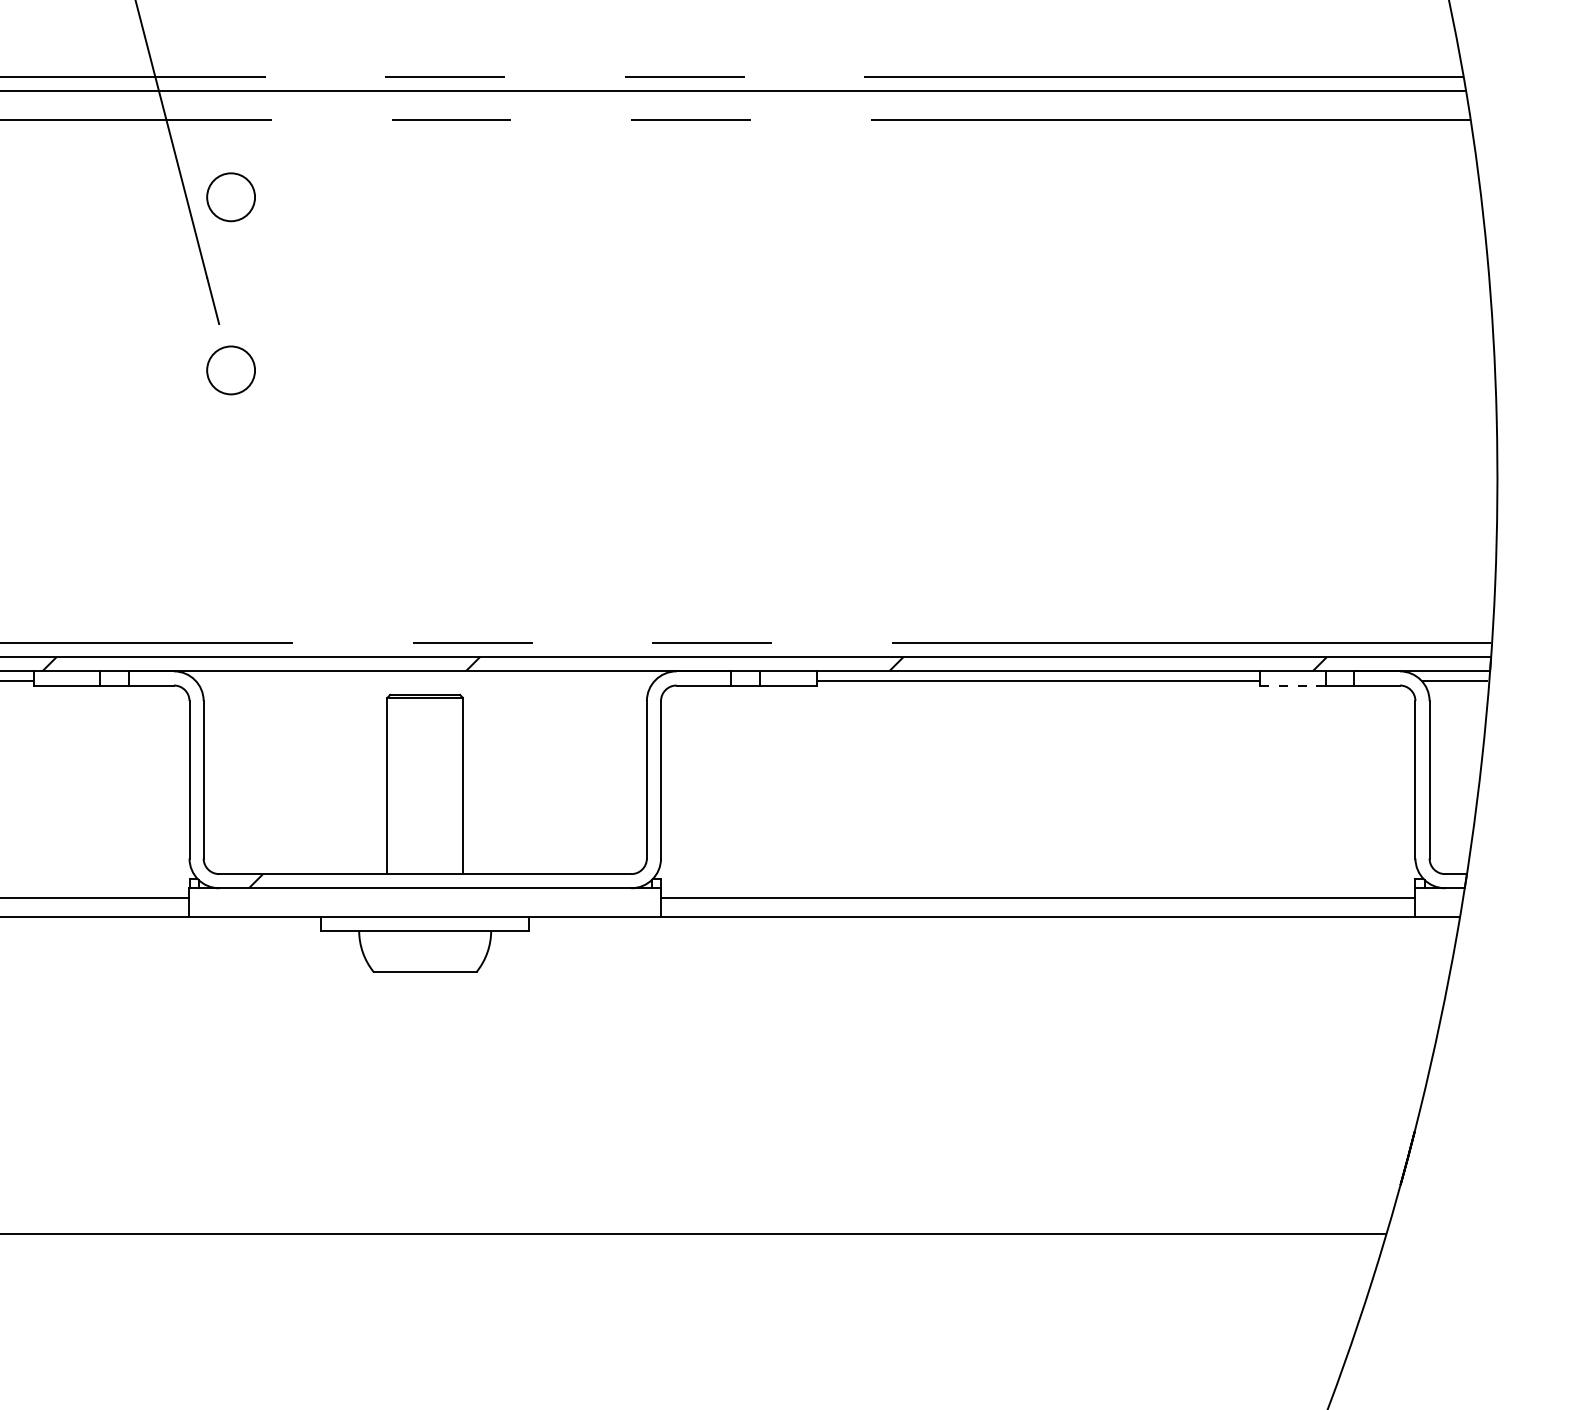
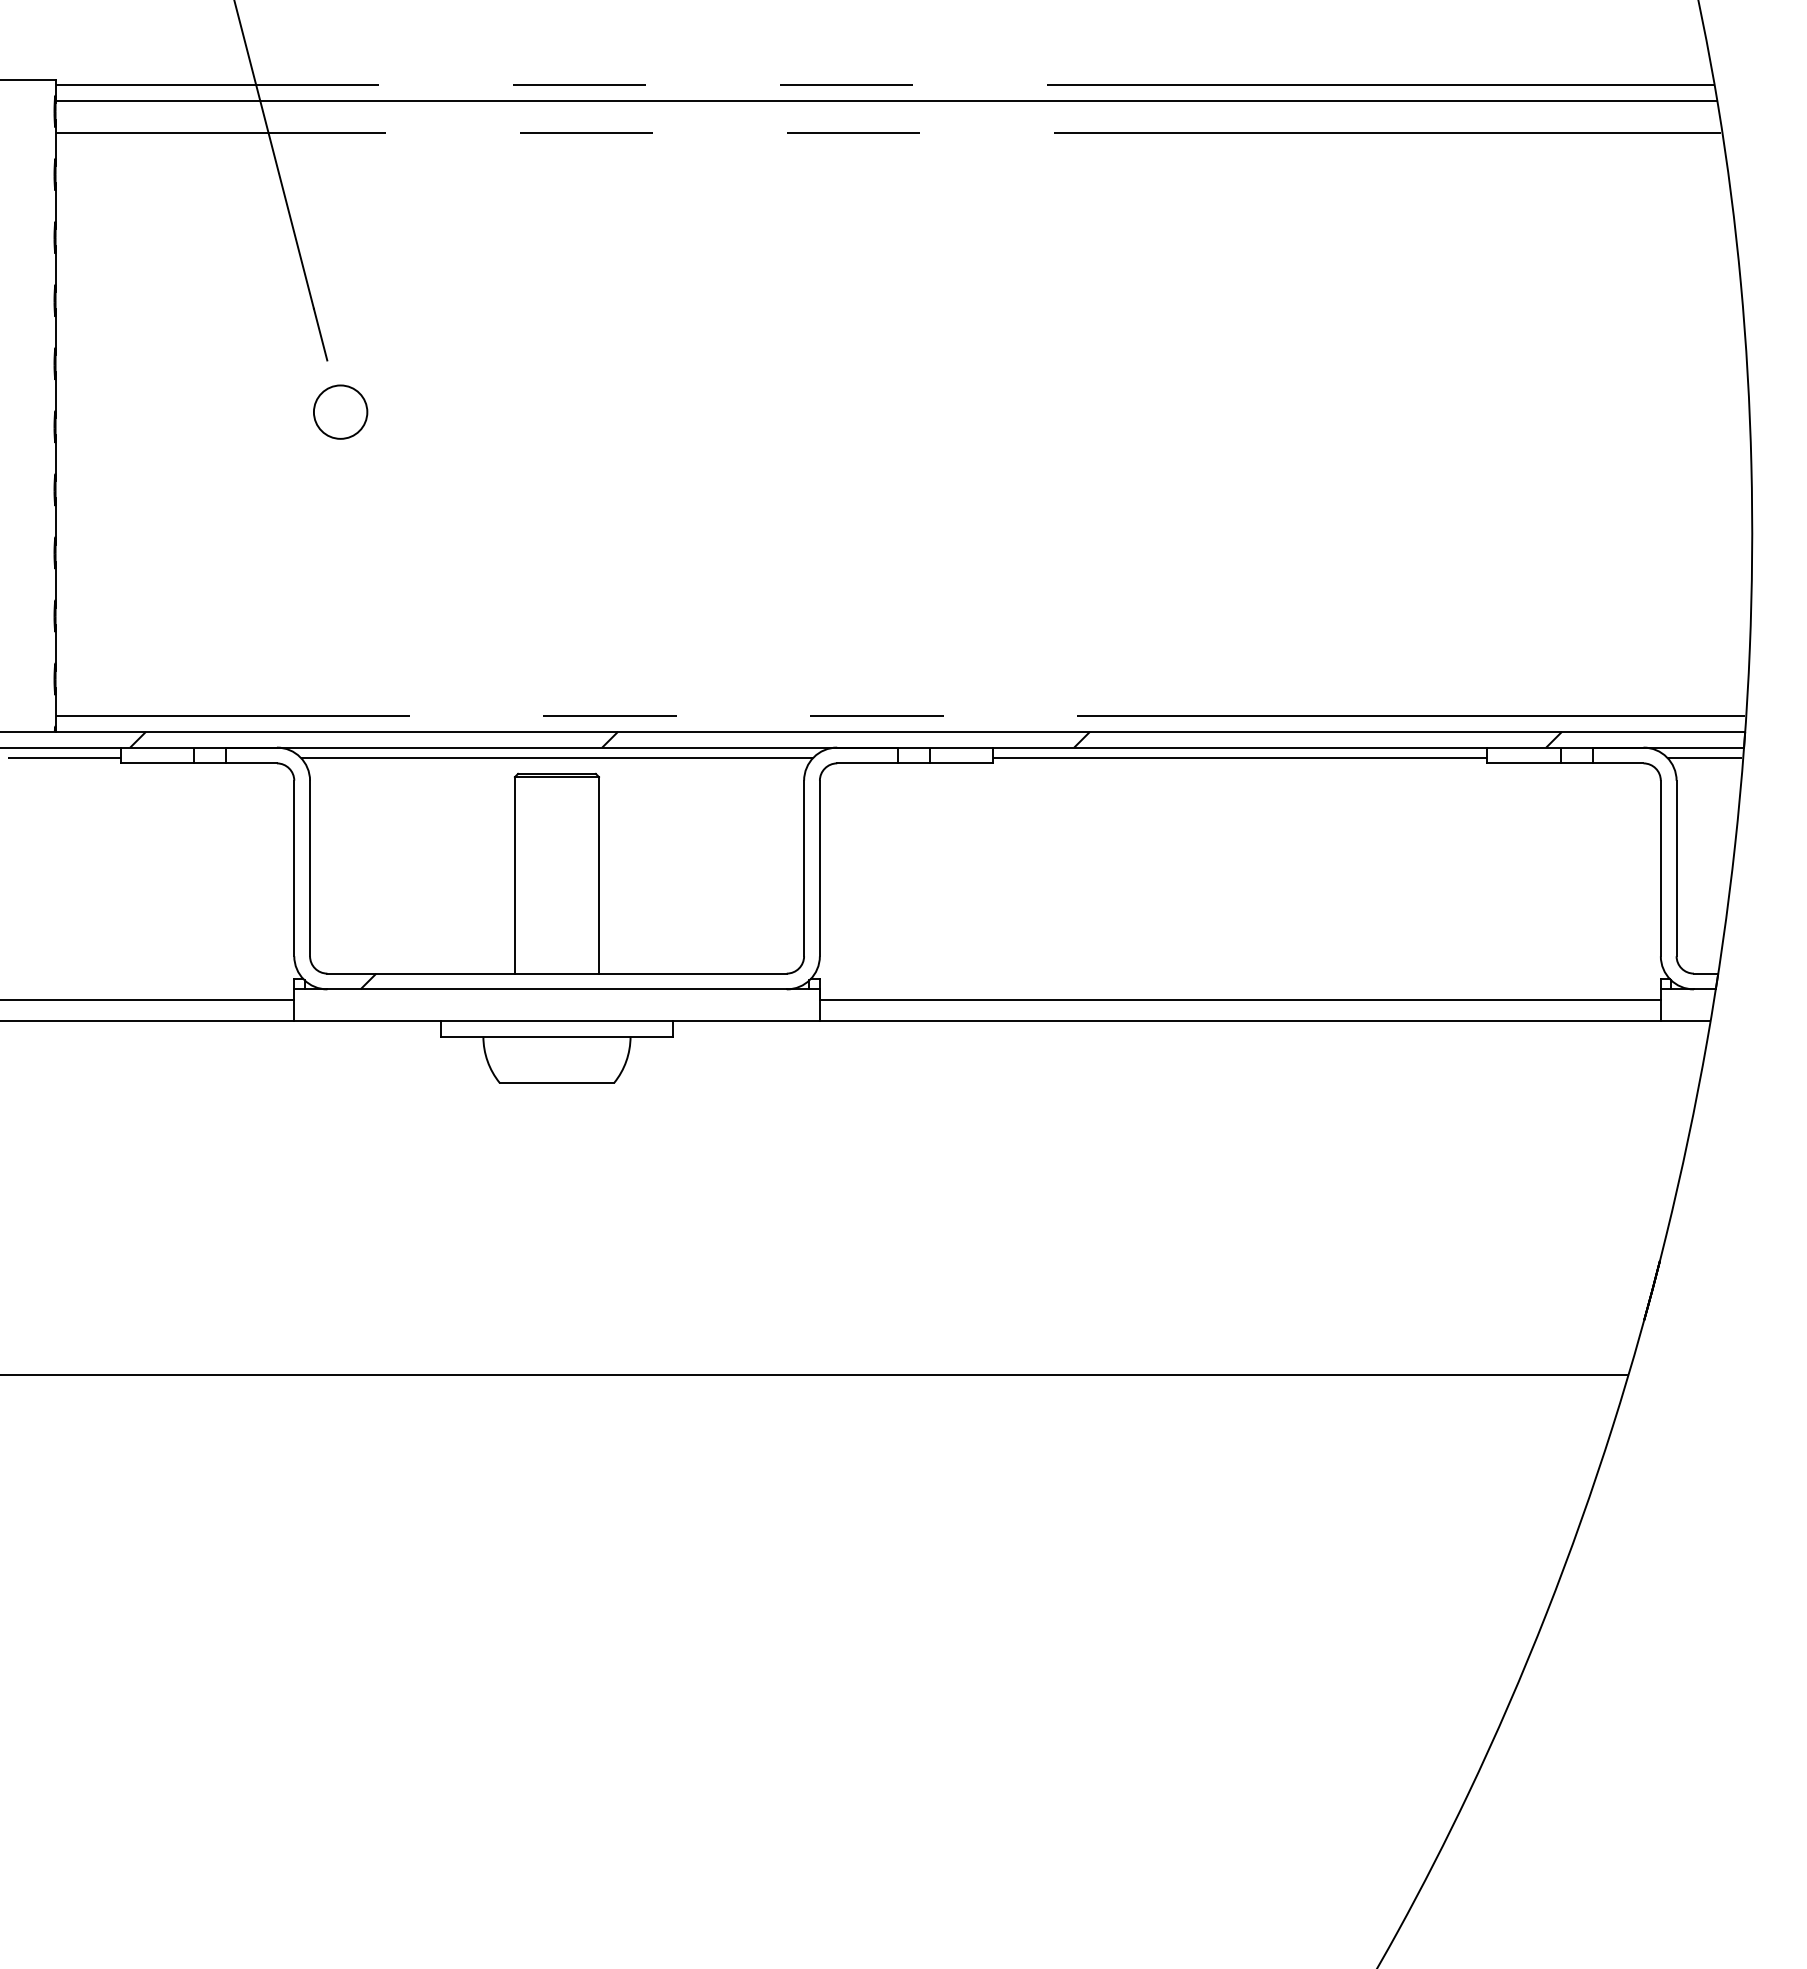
circle: (230, 196) -> (340, 218), removed
line: (424, 681) -> (556, 758), added
line: (1293, 685) -> (1524, 763), dashed -> solid

